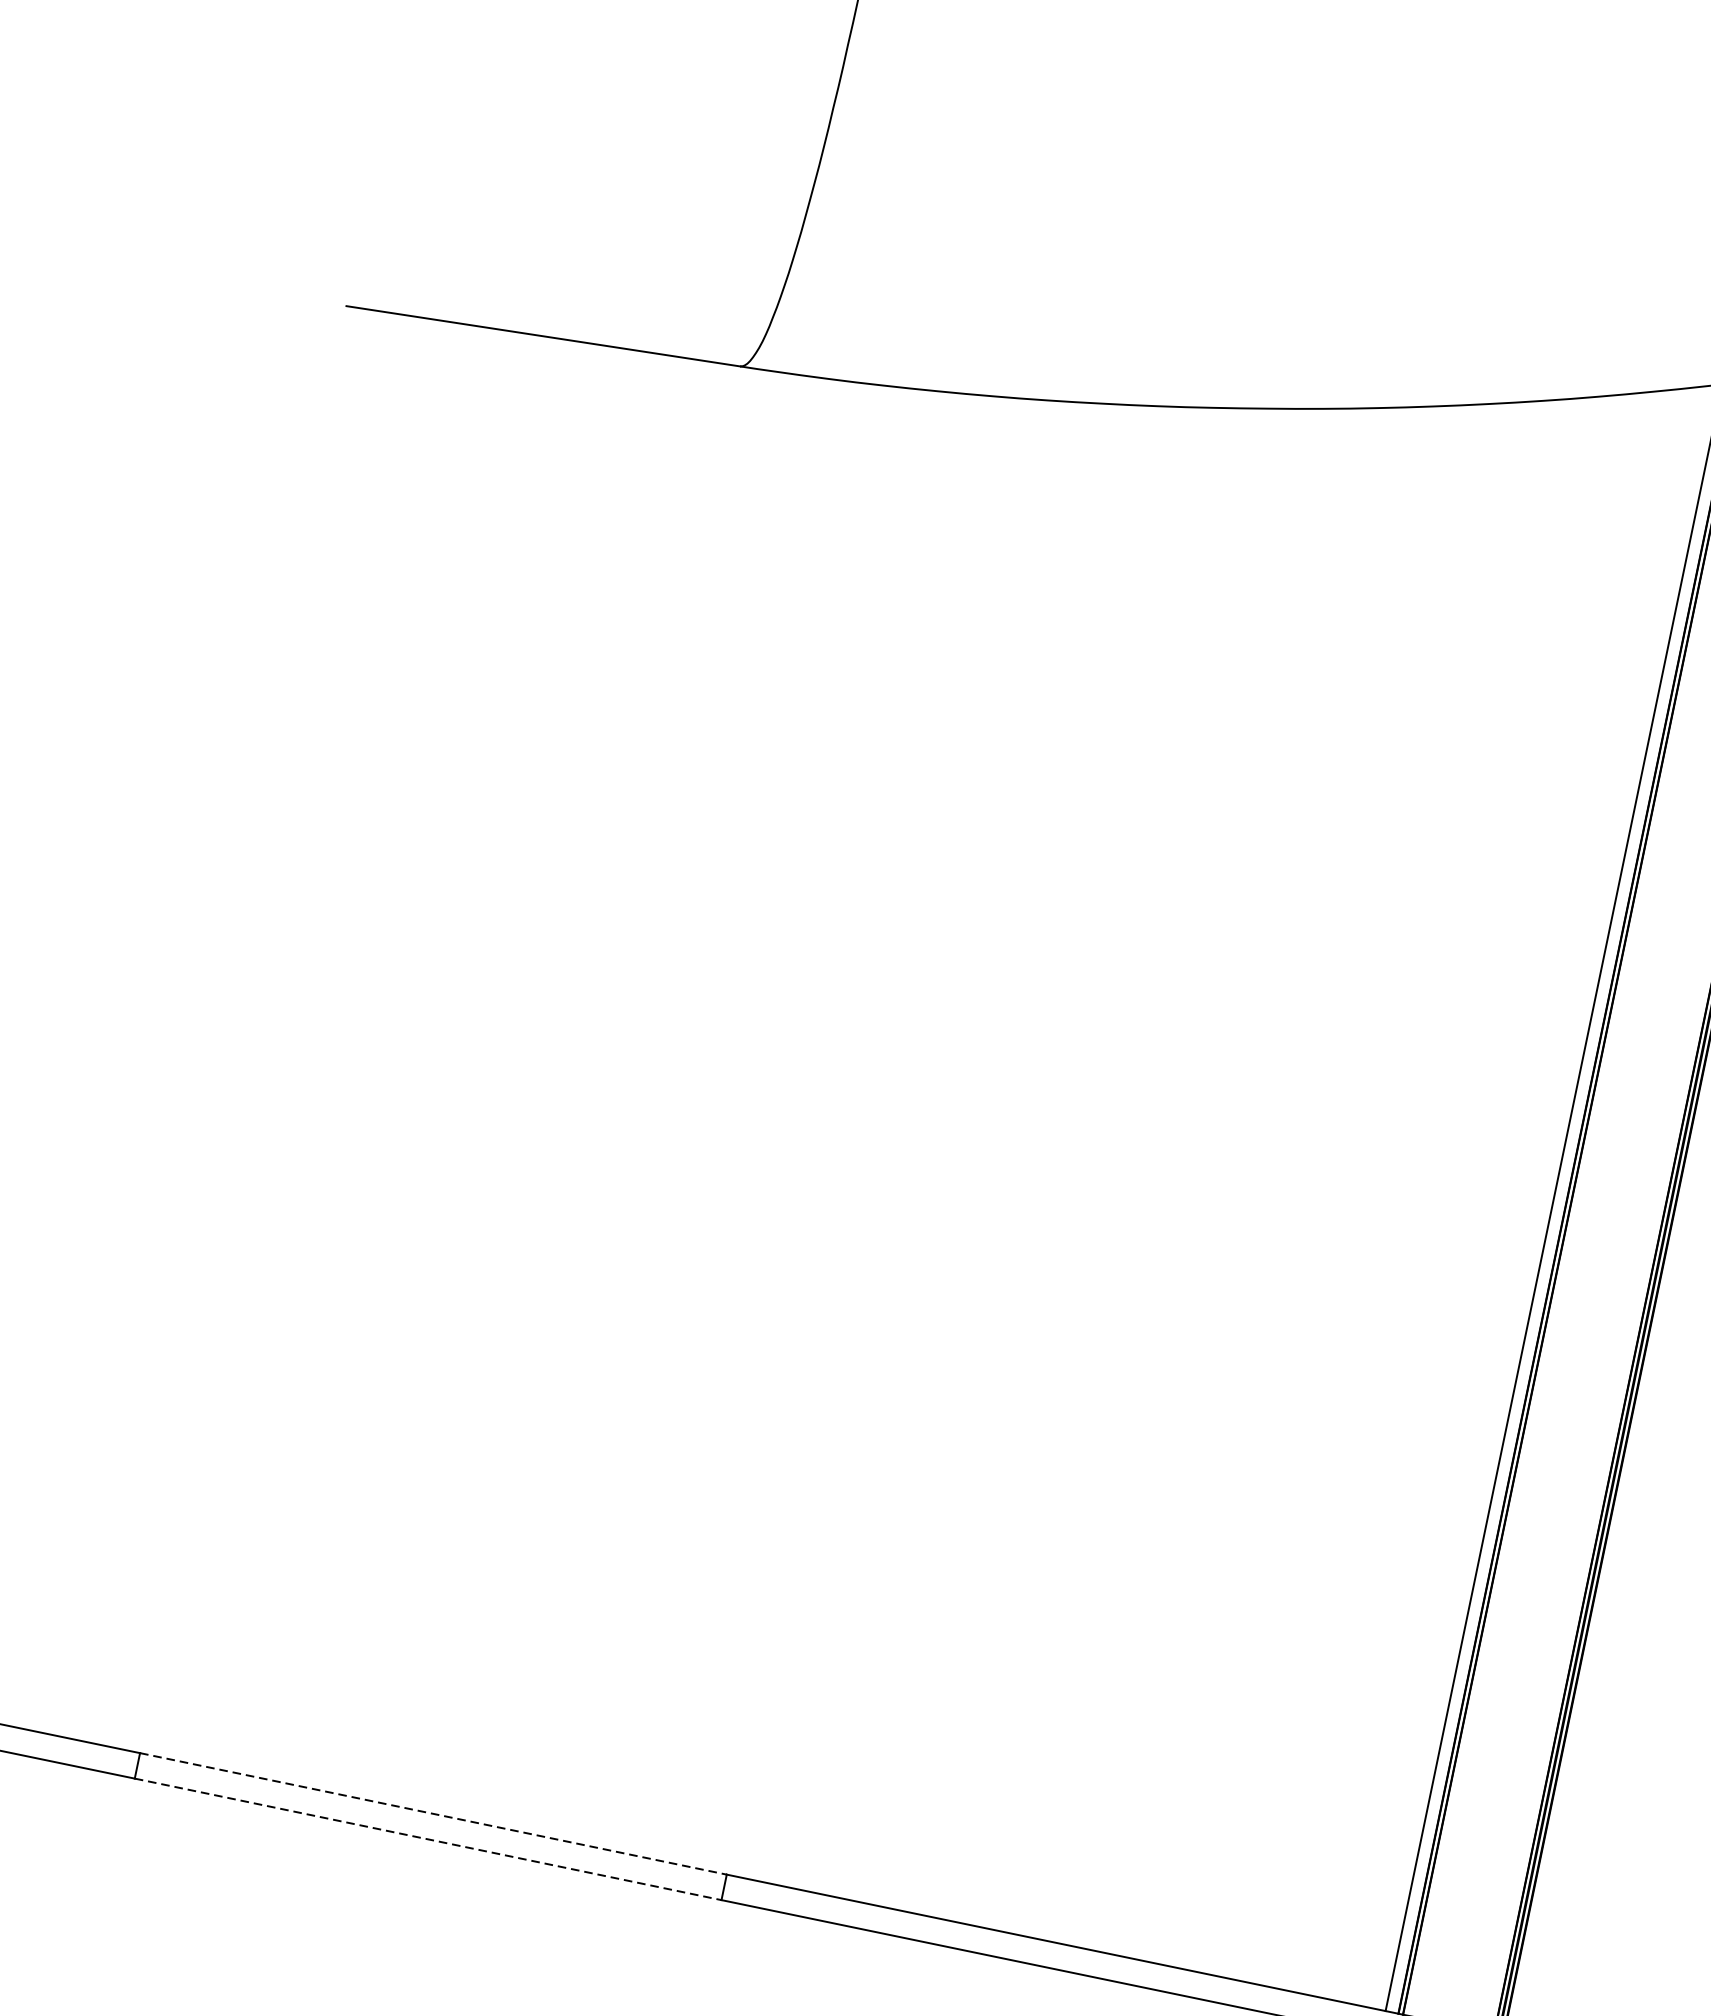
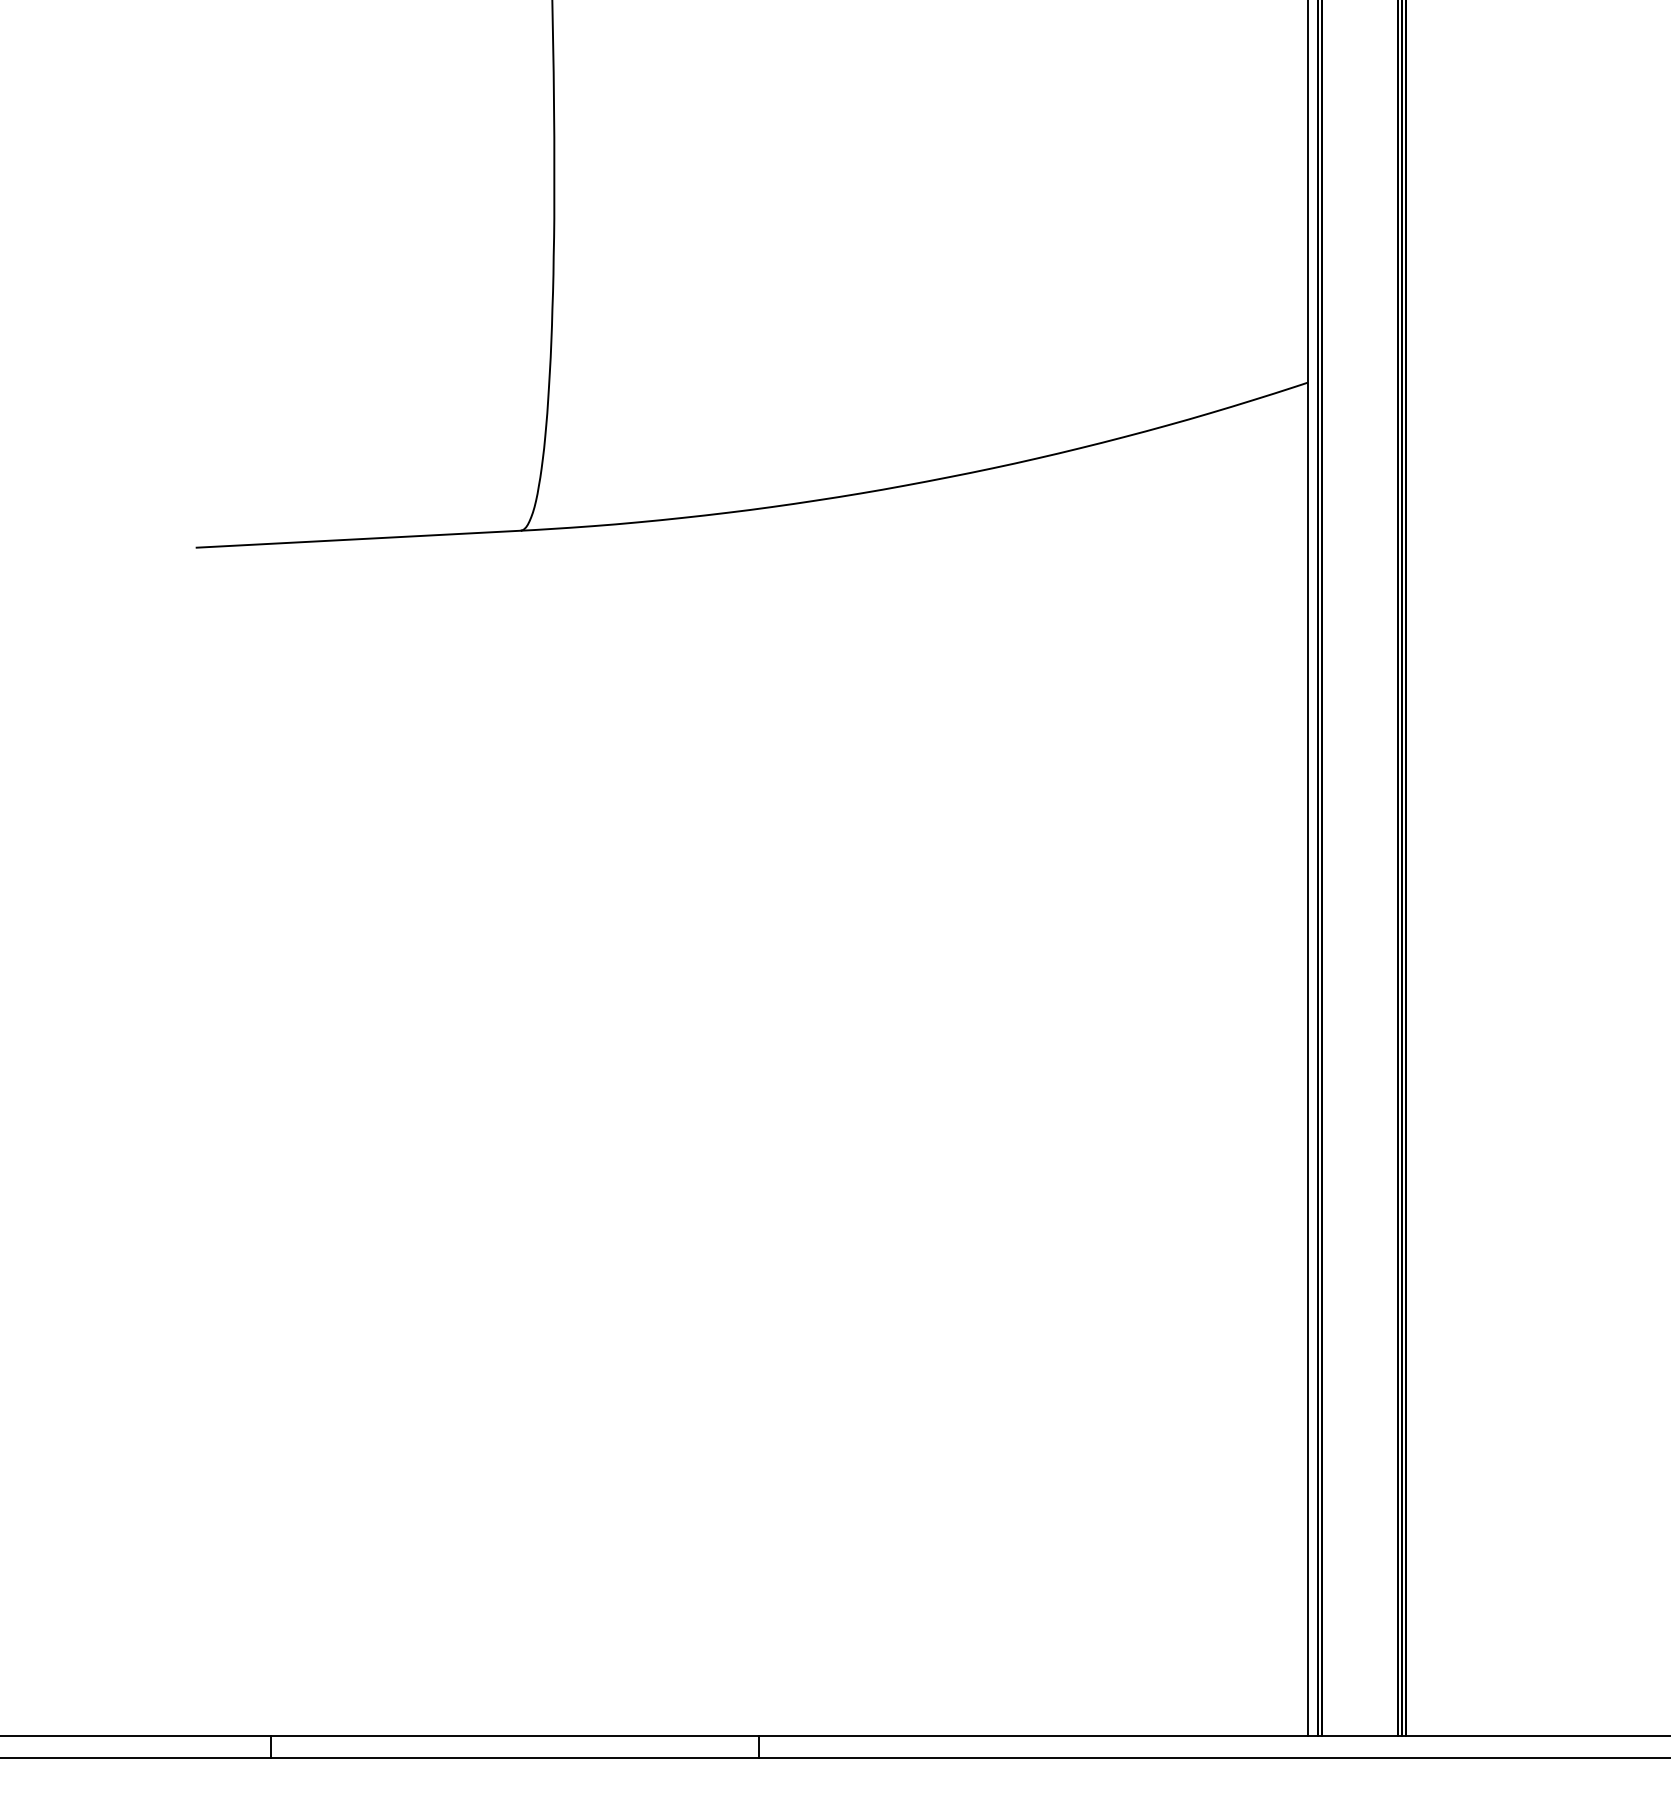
line: (433, 1814) -> (515, 1736), dashed -> solid
line: (428, 1839) -> (515, 1757), dashed -> solid

